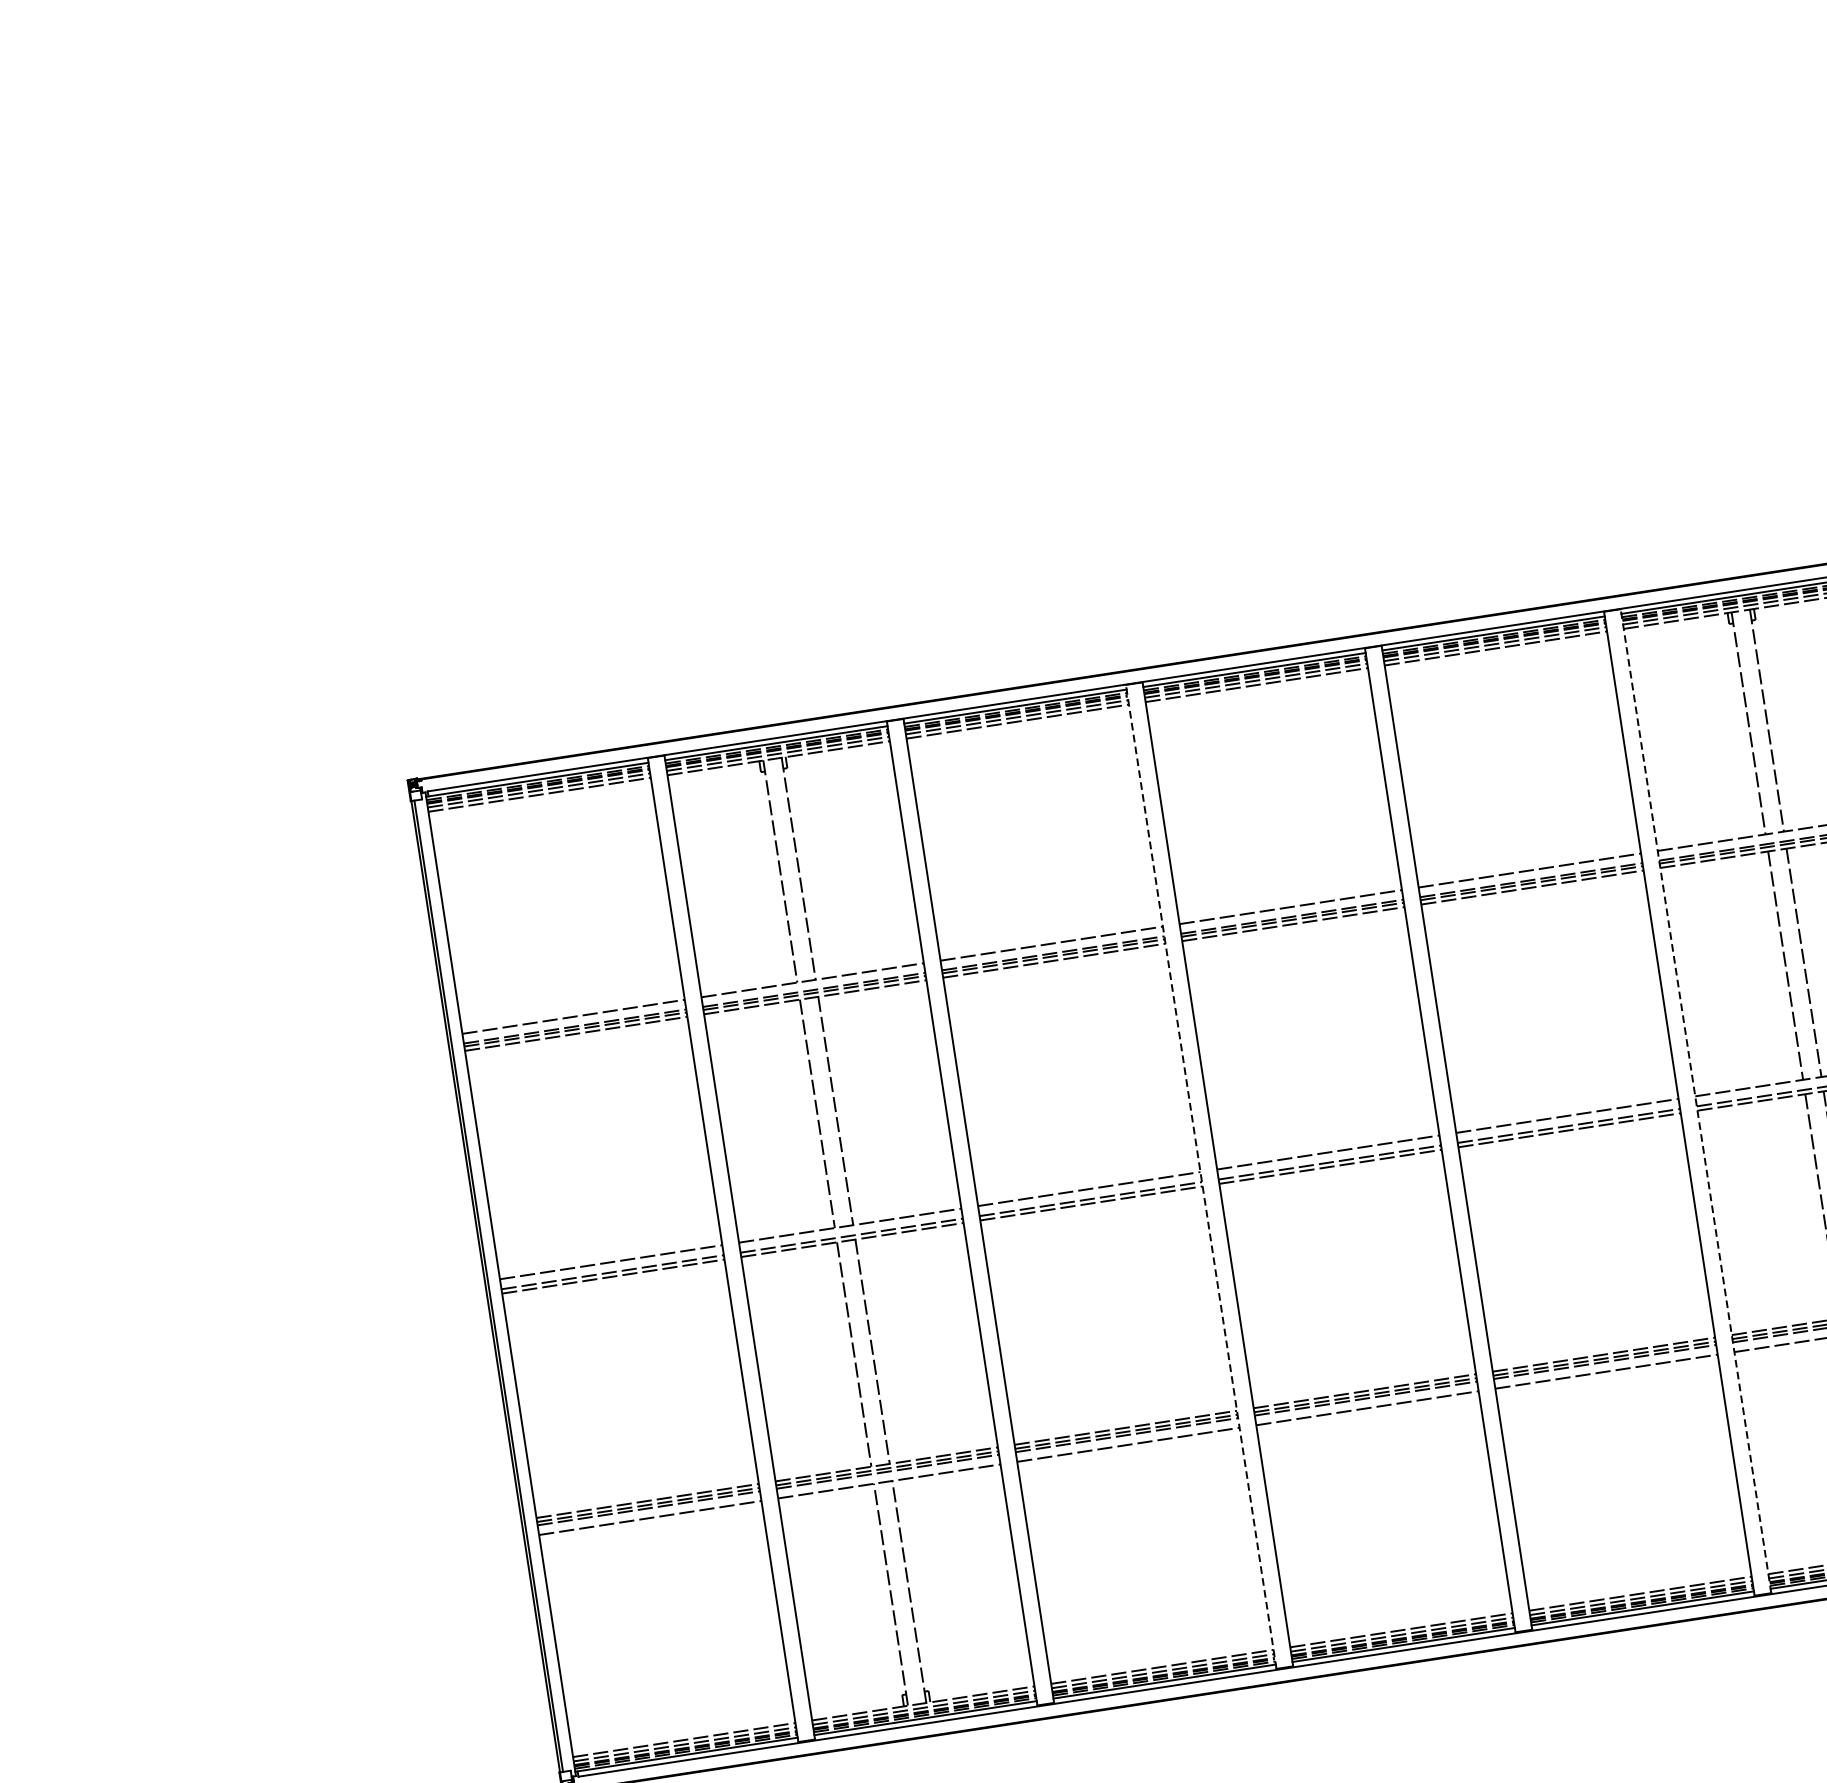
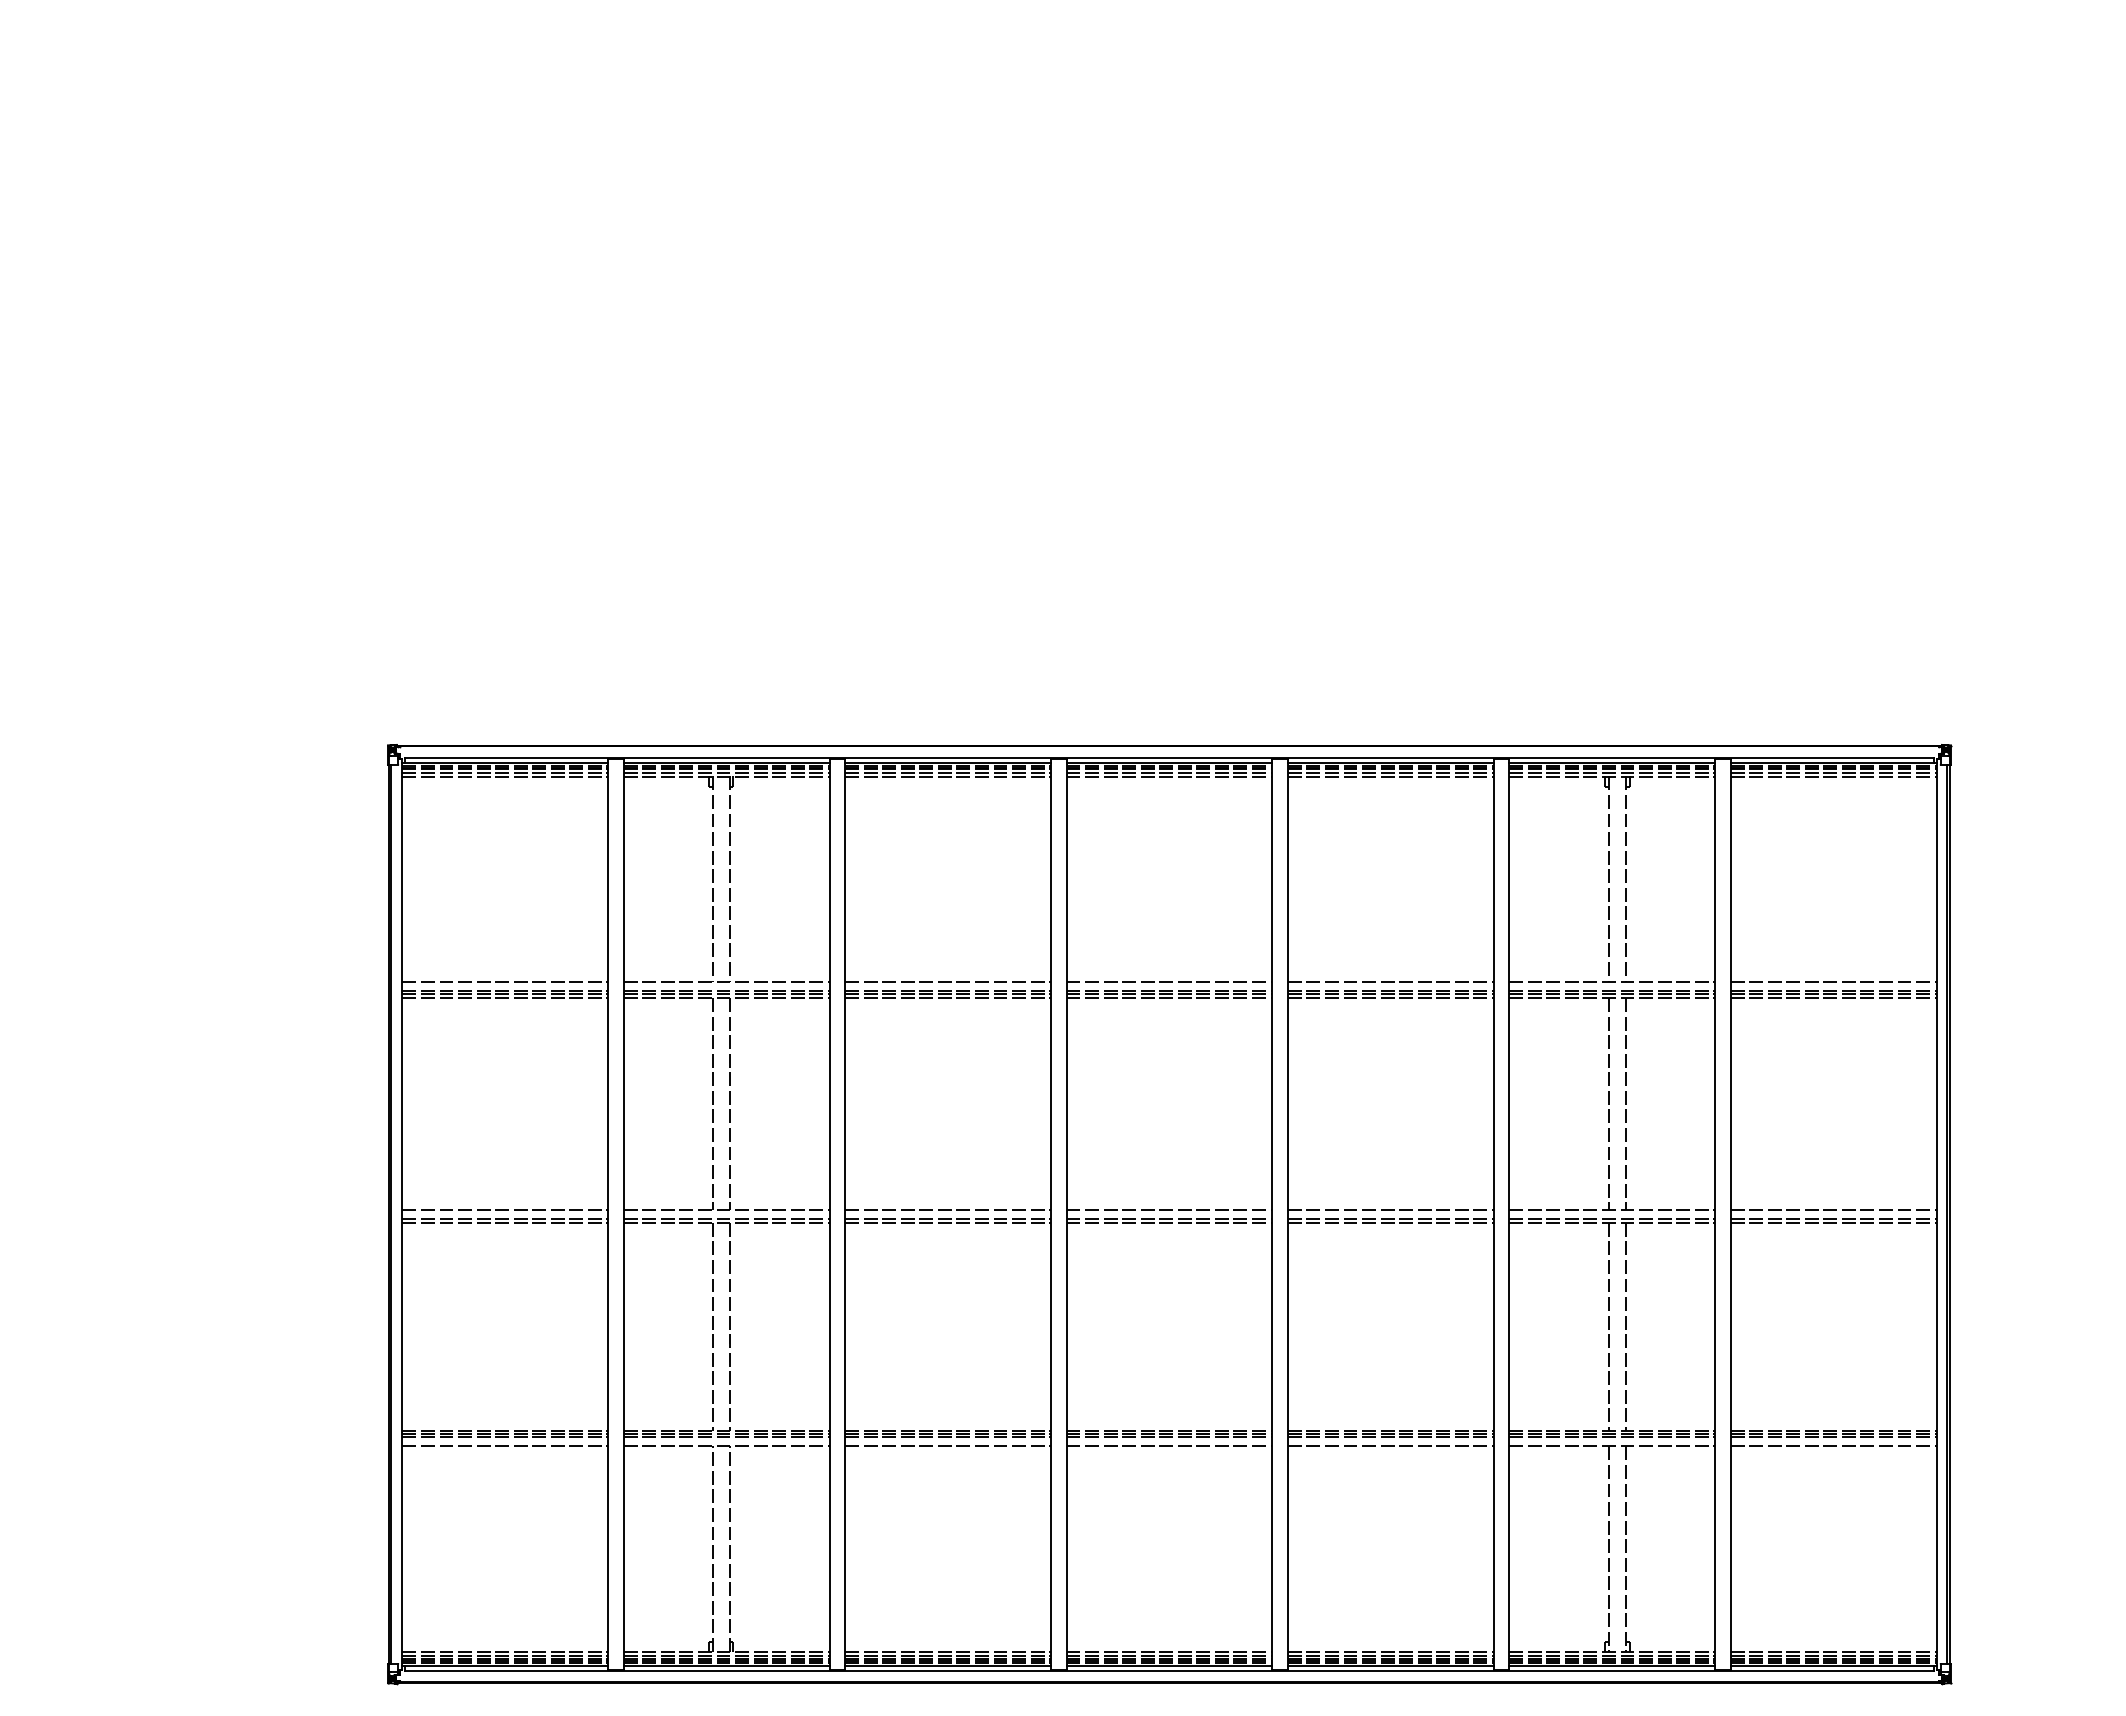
line: (1696, 1101) -> (1509, 1214), dashed -> solid
line: (1201, 1177) -> (1051, 1214), dashed -> solid

